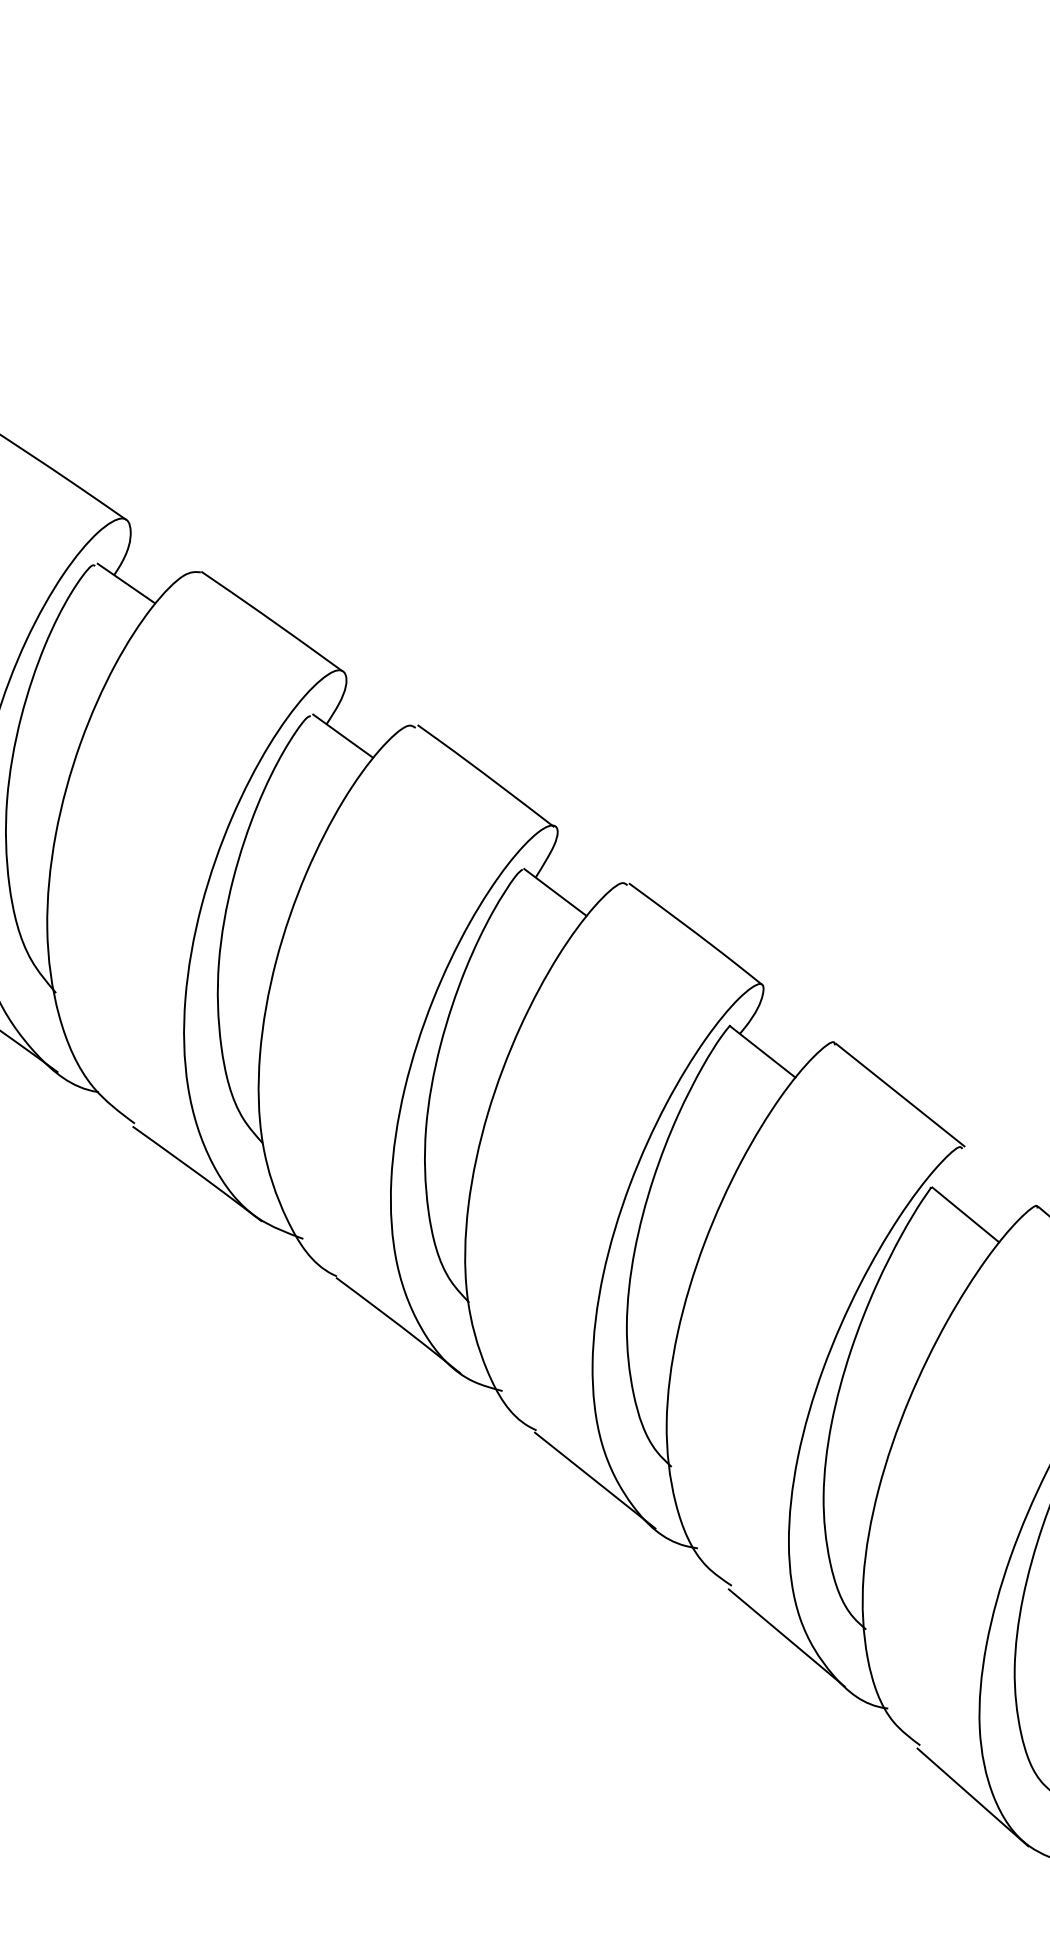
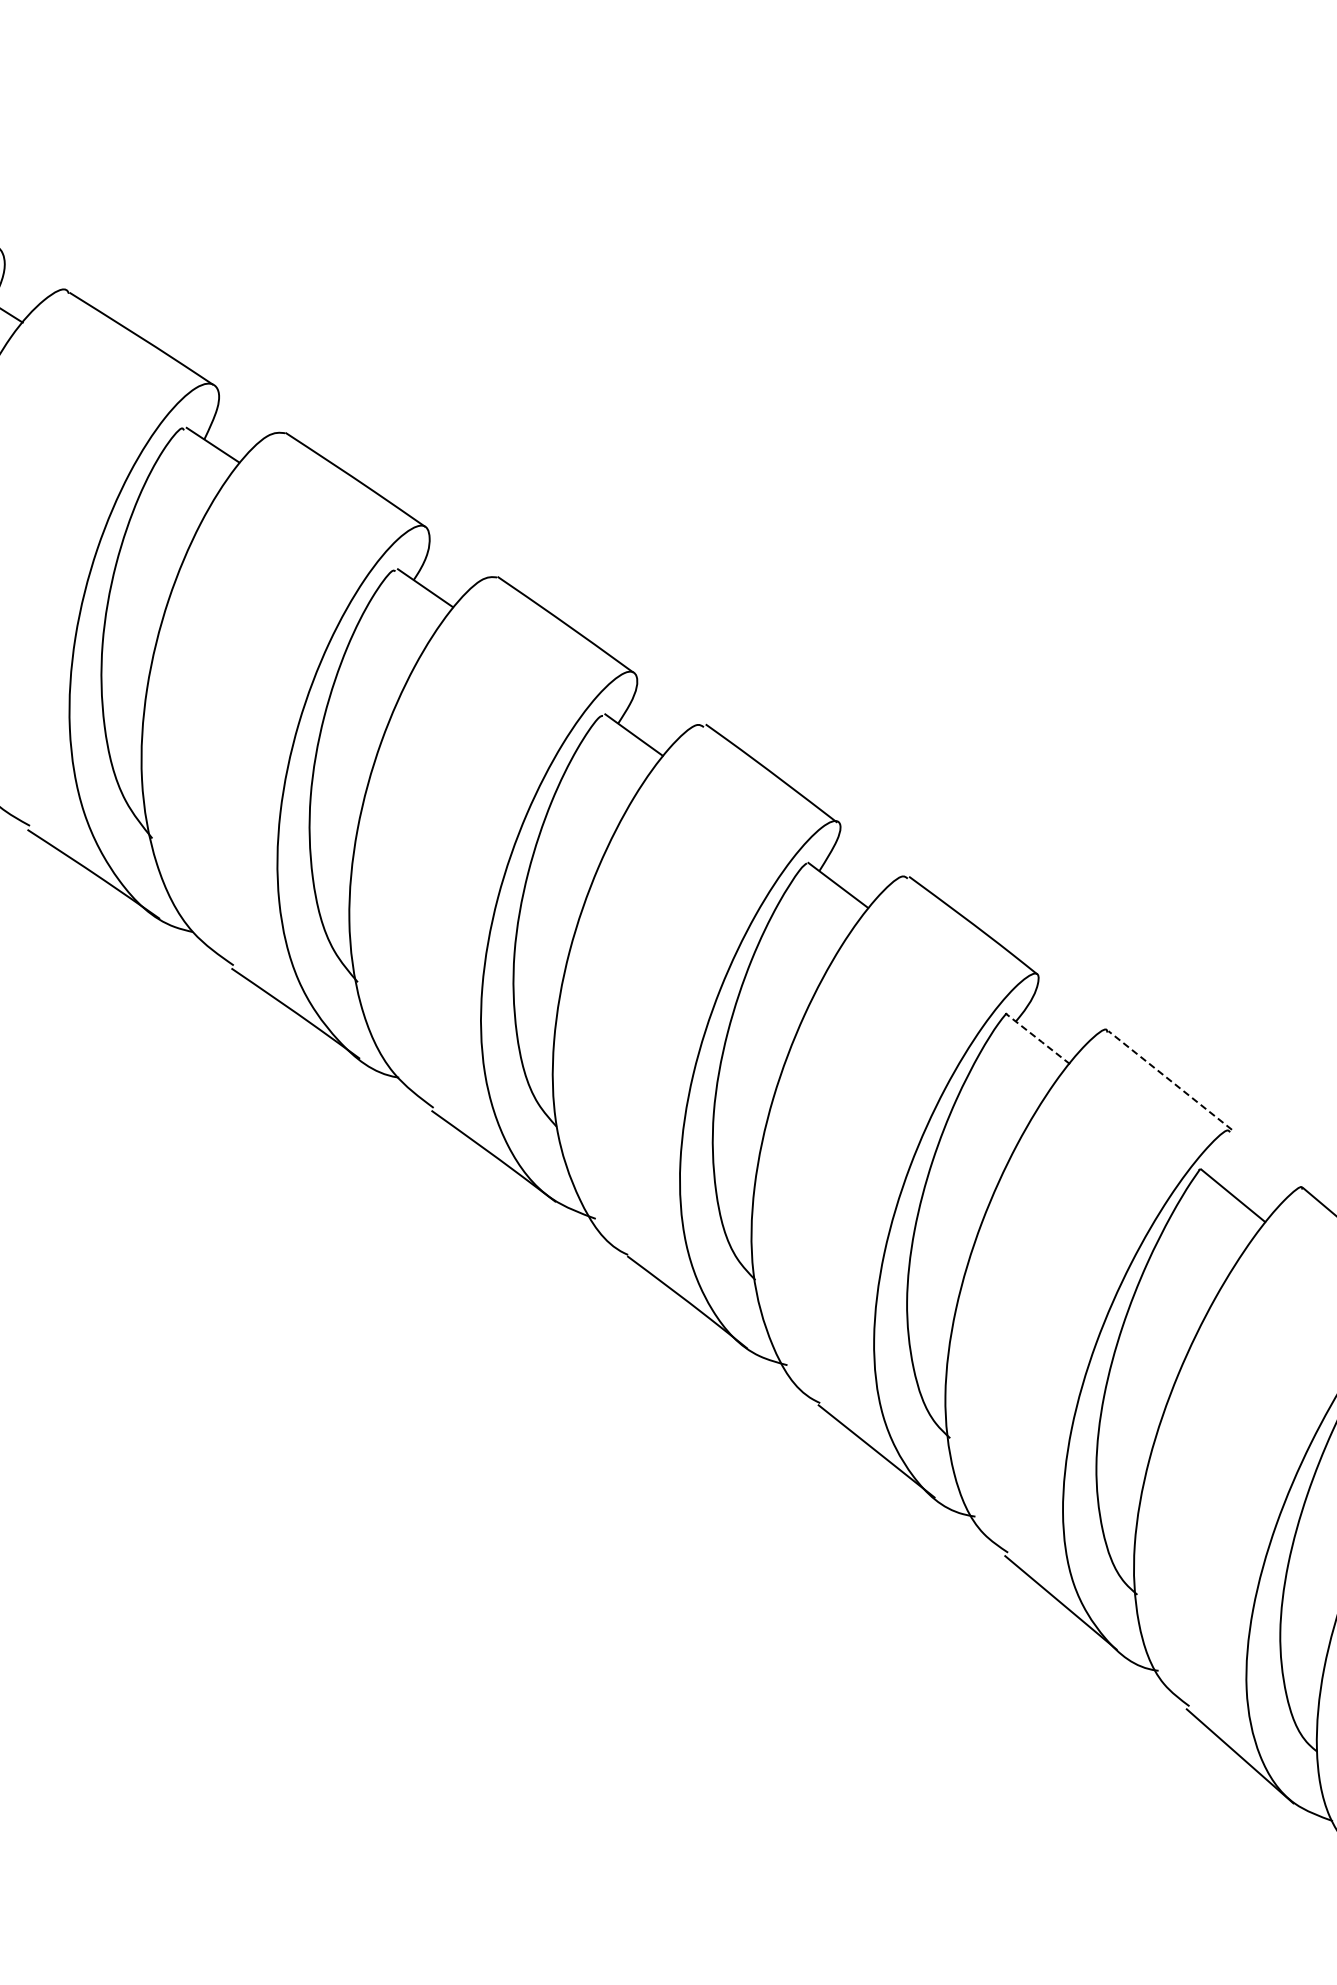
line: (763, 1052) -> (1038, 1039), solid -> dashed
line: (899, 1095) -> (1169, 1080), solid -> dashed

